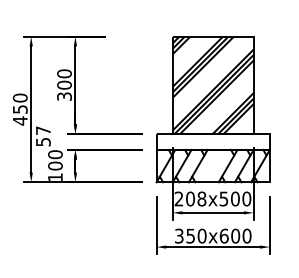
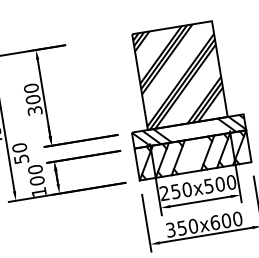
text: (43, 130) -> (19, 147), 57 -> 50
hatch: (212, 141) -> (188, 131), added
text: (196, 198) -> (181, 190), 208x500 -> 250x500

